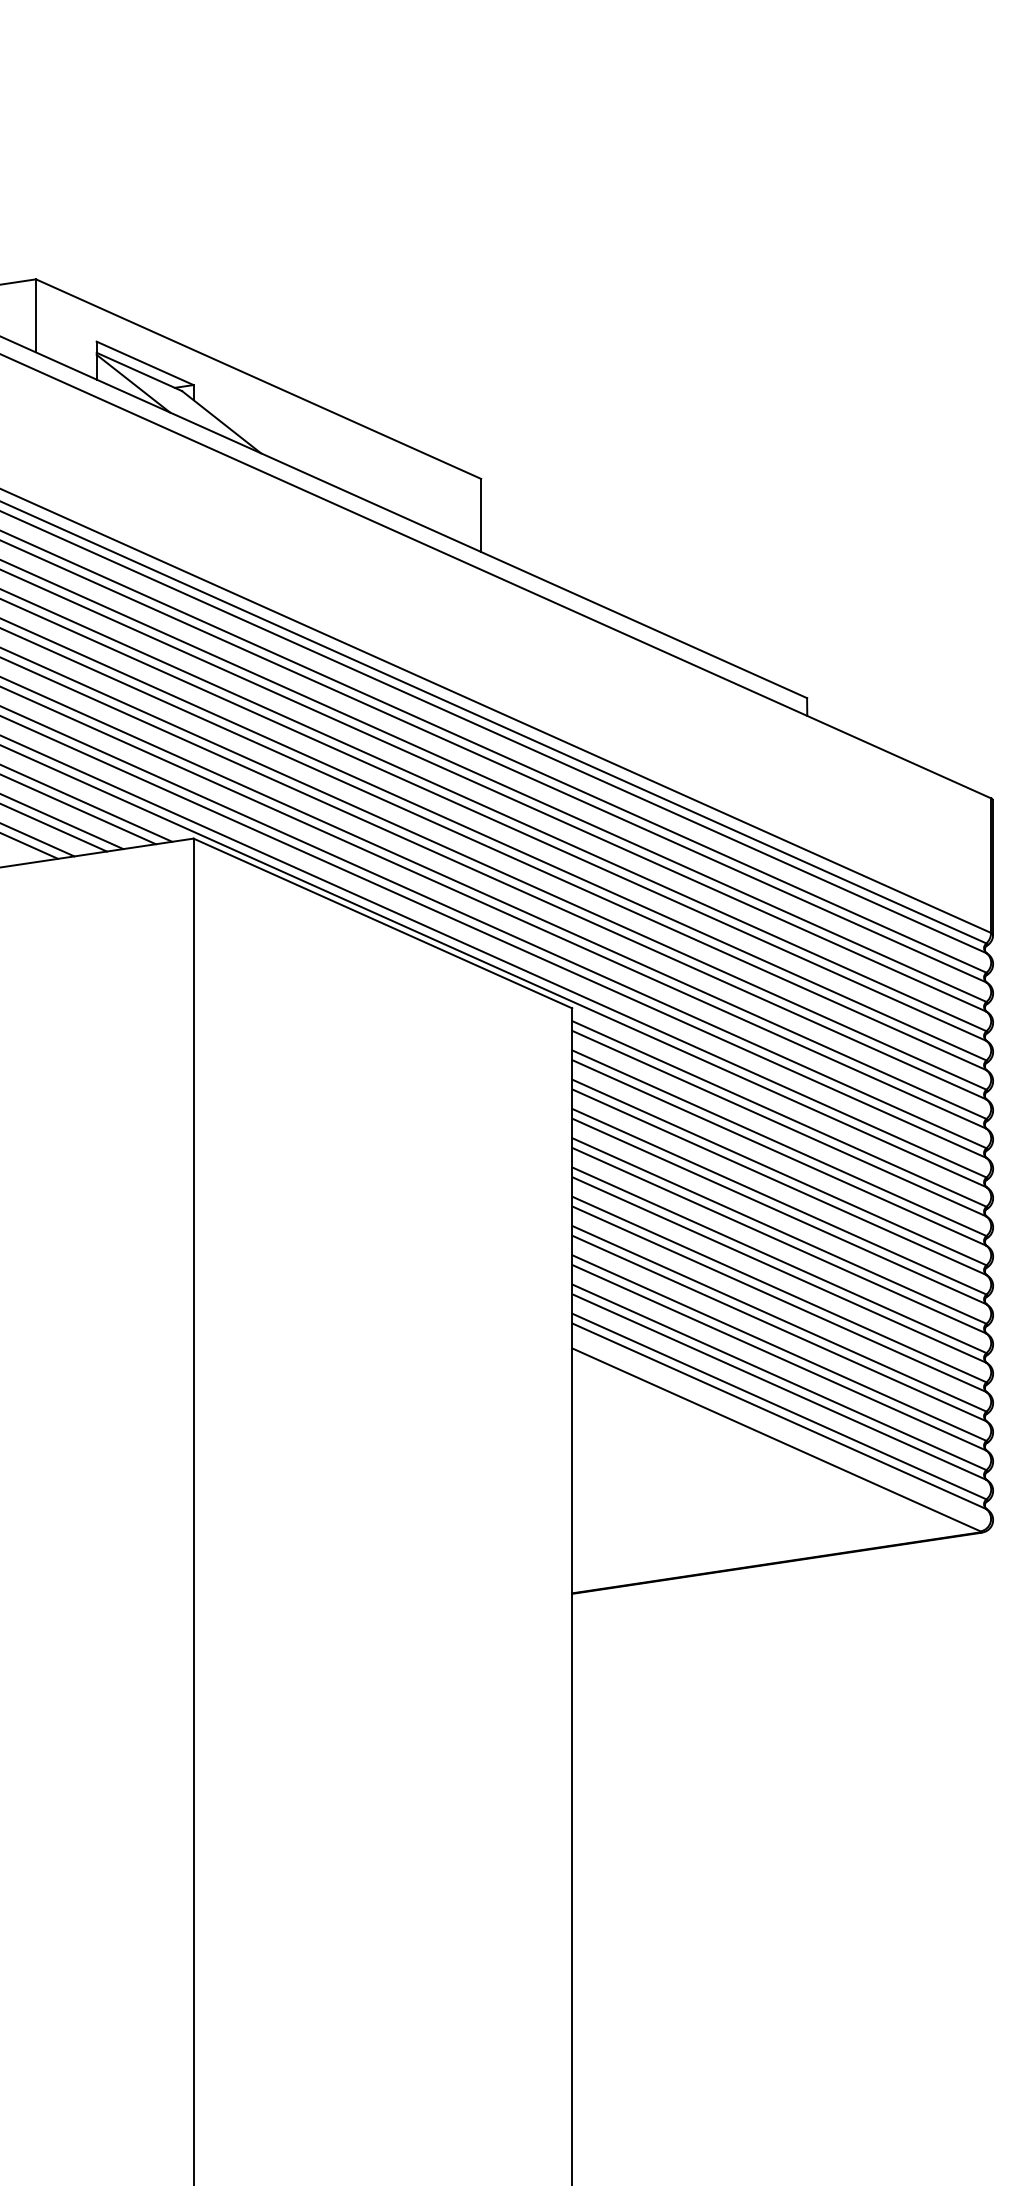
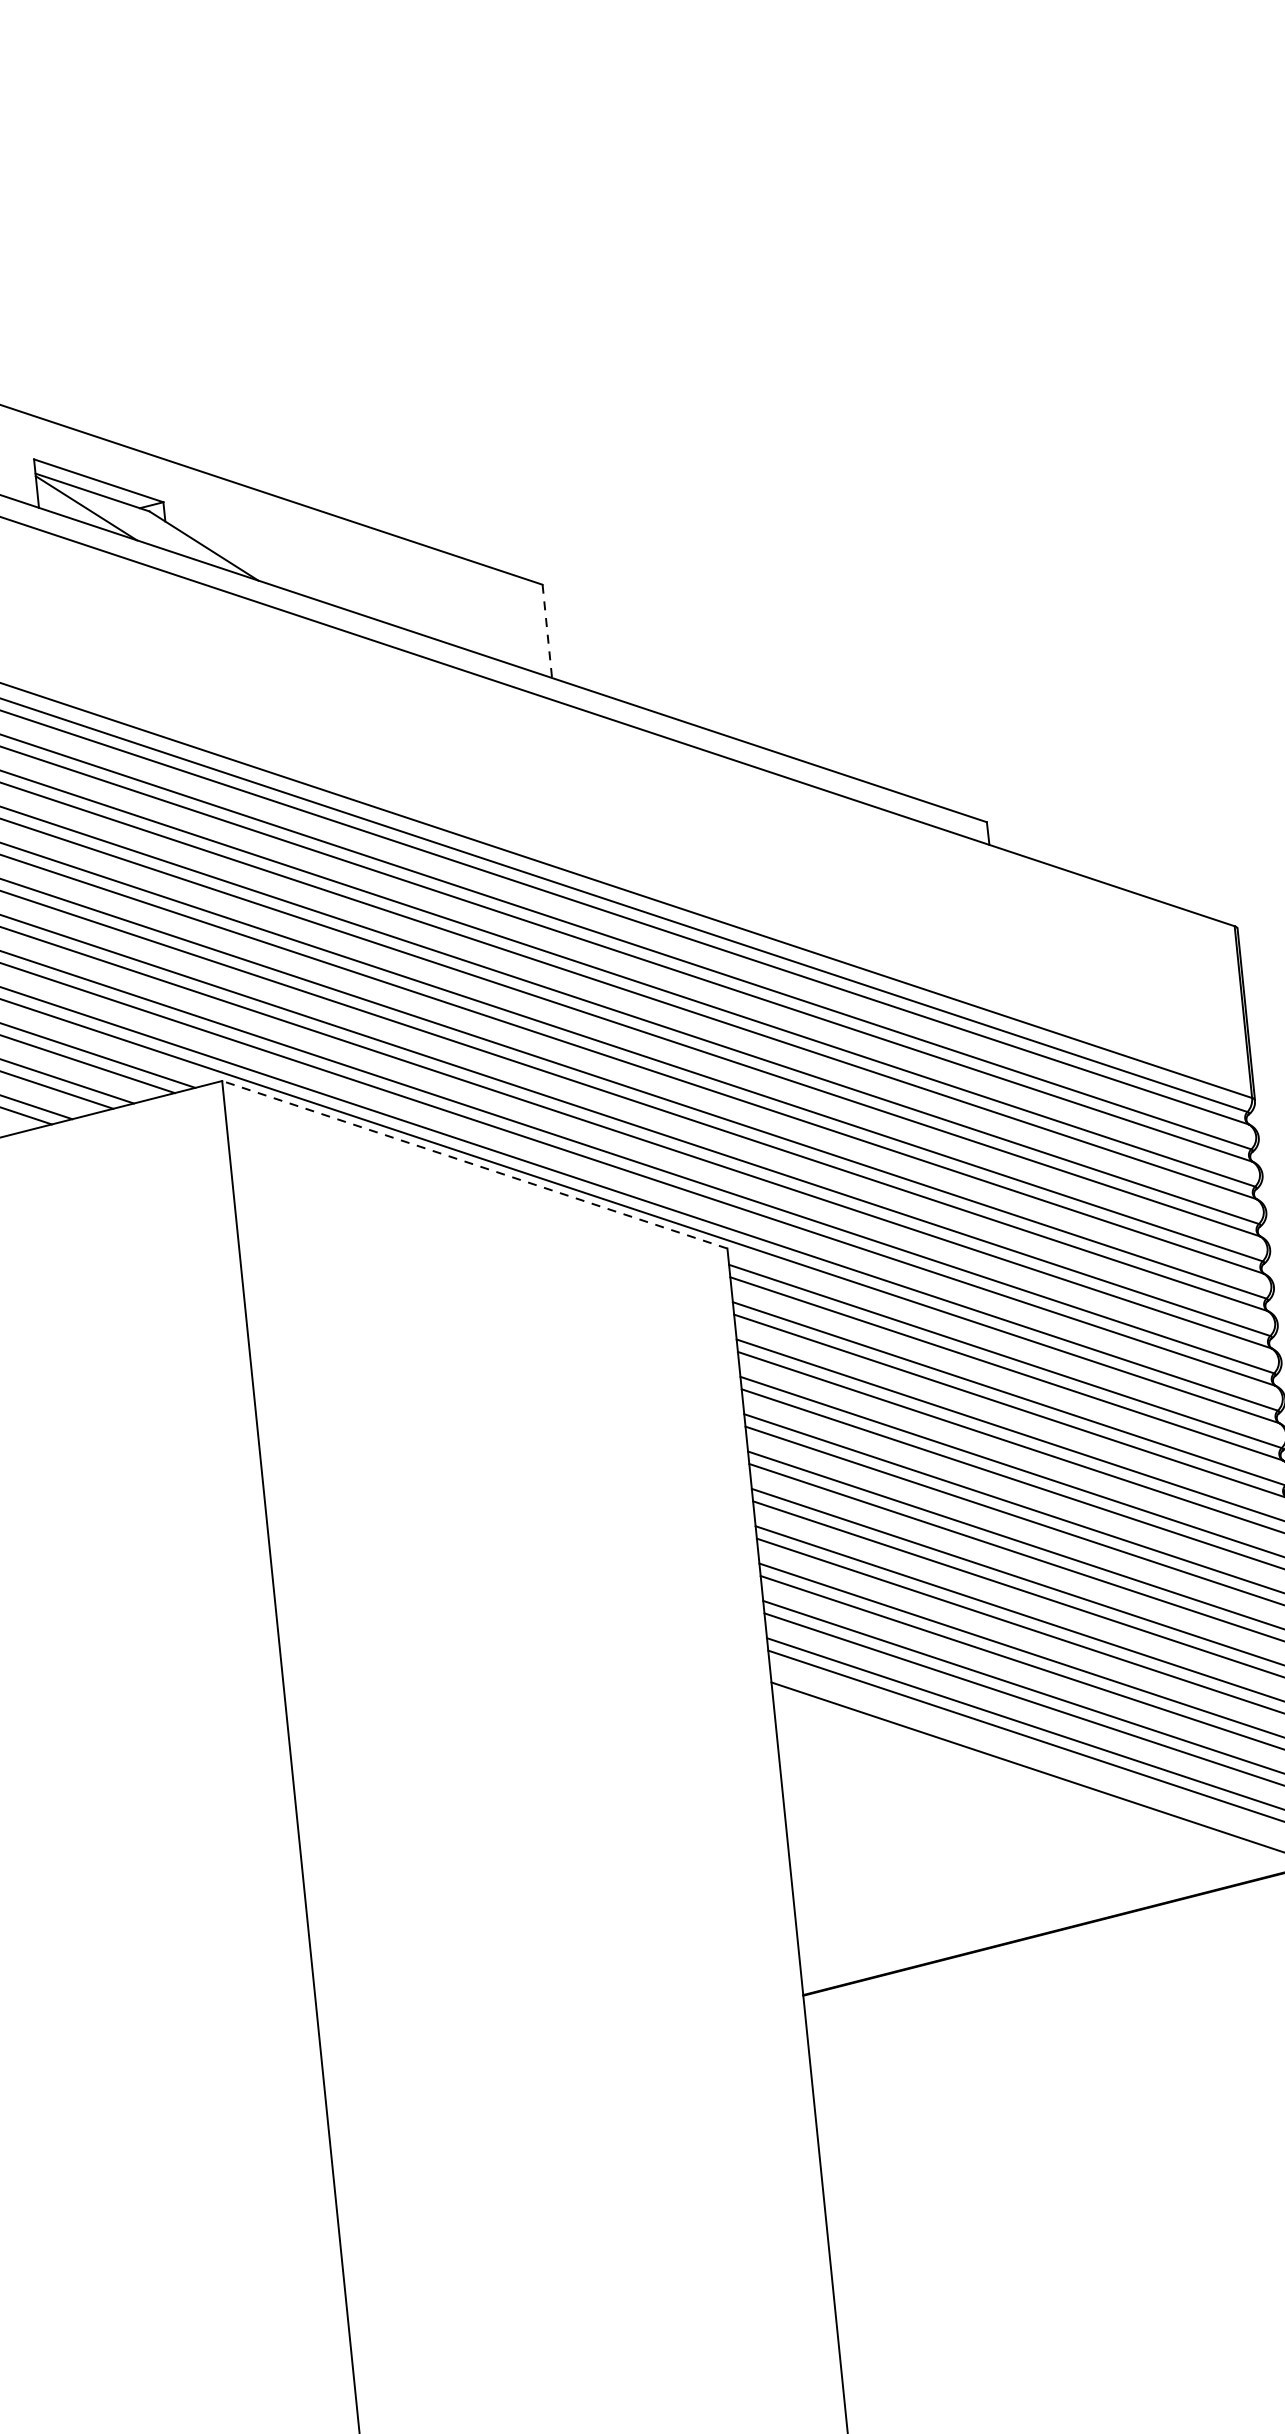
line: (481, 515) -> (547, 631), solid -> dashed
line: (382, 923) -> (474, 1164), solid -> dashed

